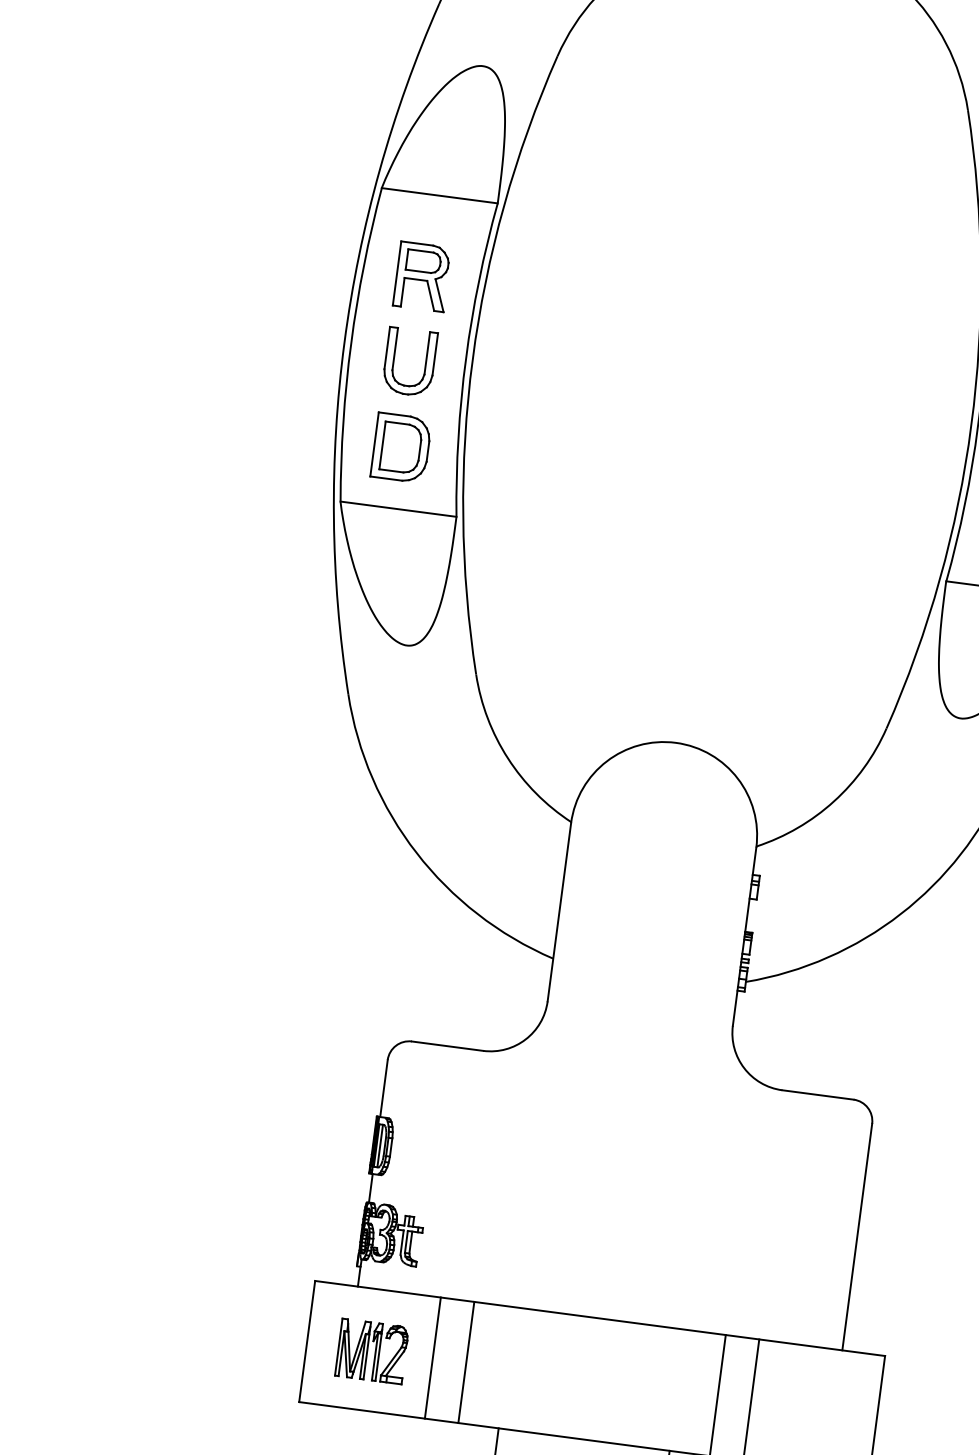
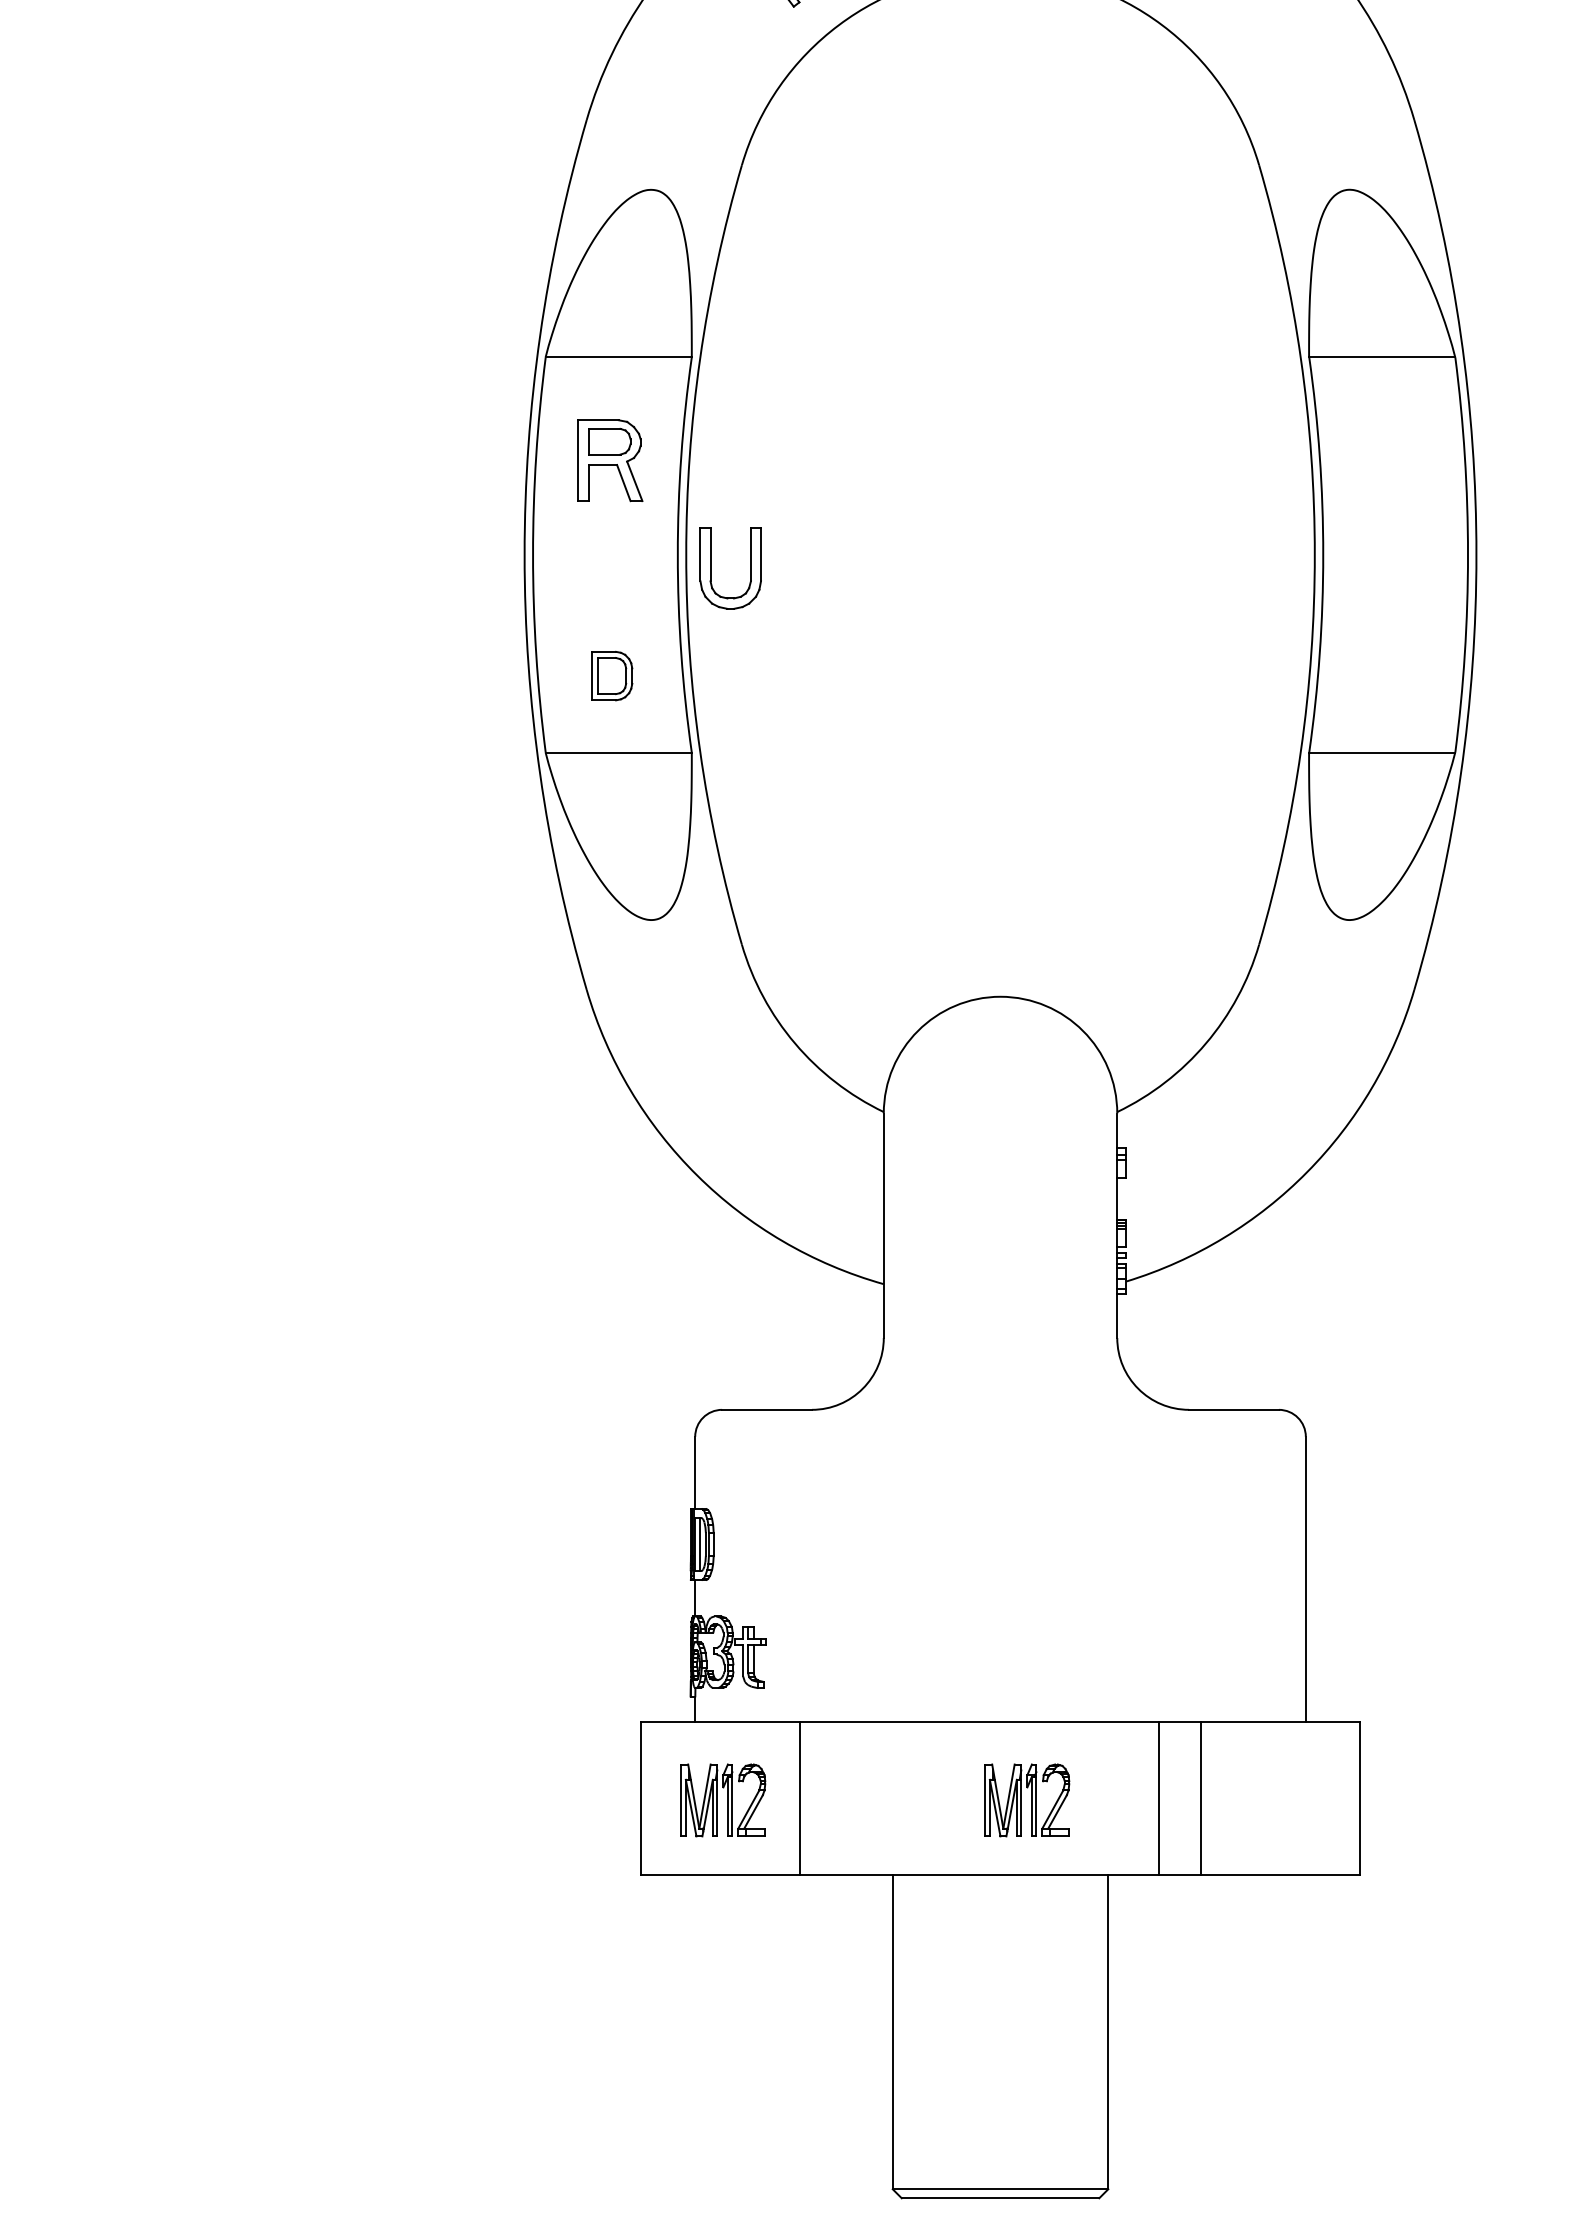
part: (394, 360) -> (711, 568), moved
part: (400, 447) -> (611, 675), size x0.6
line: (466, 1362) -> (841, 1798), removed
part: (613, 1383) -> (1027, 1800), added

